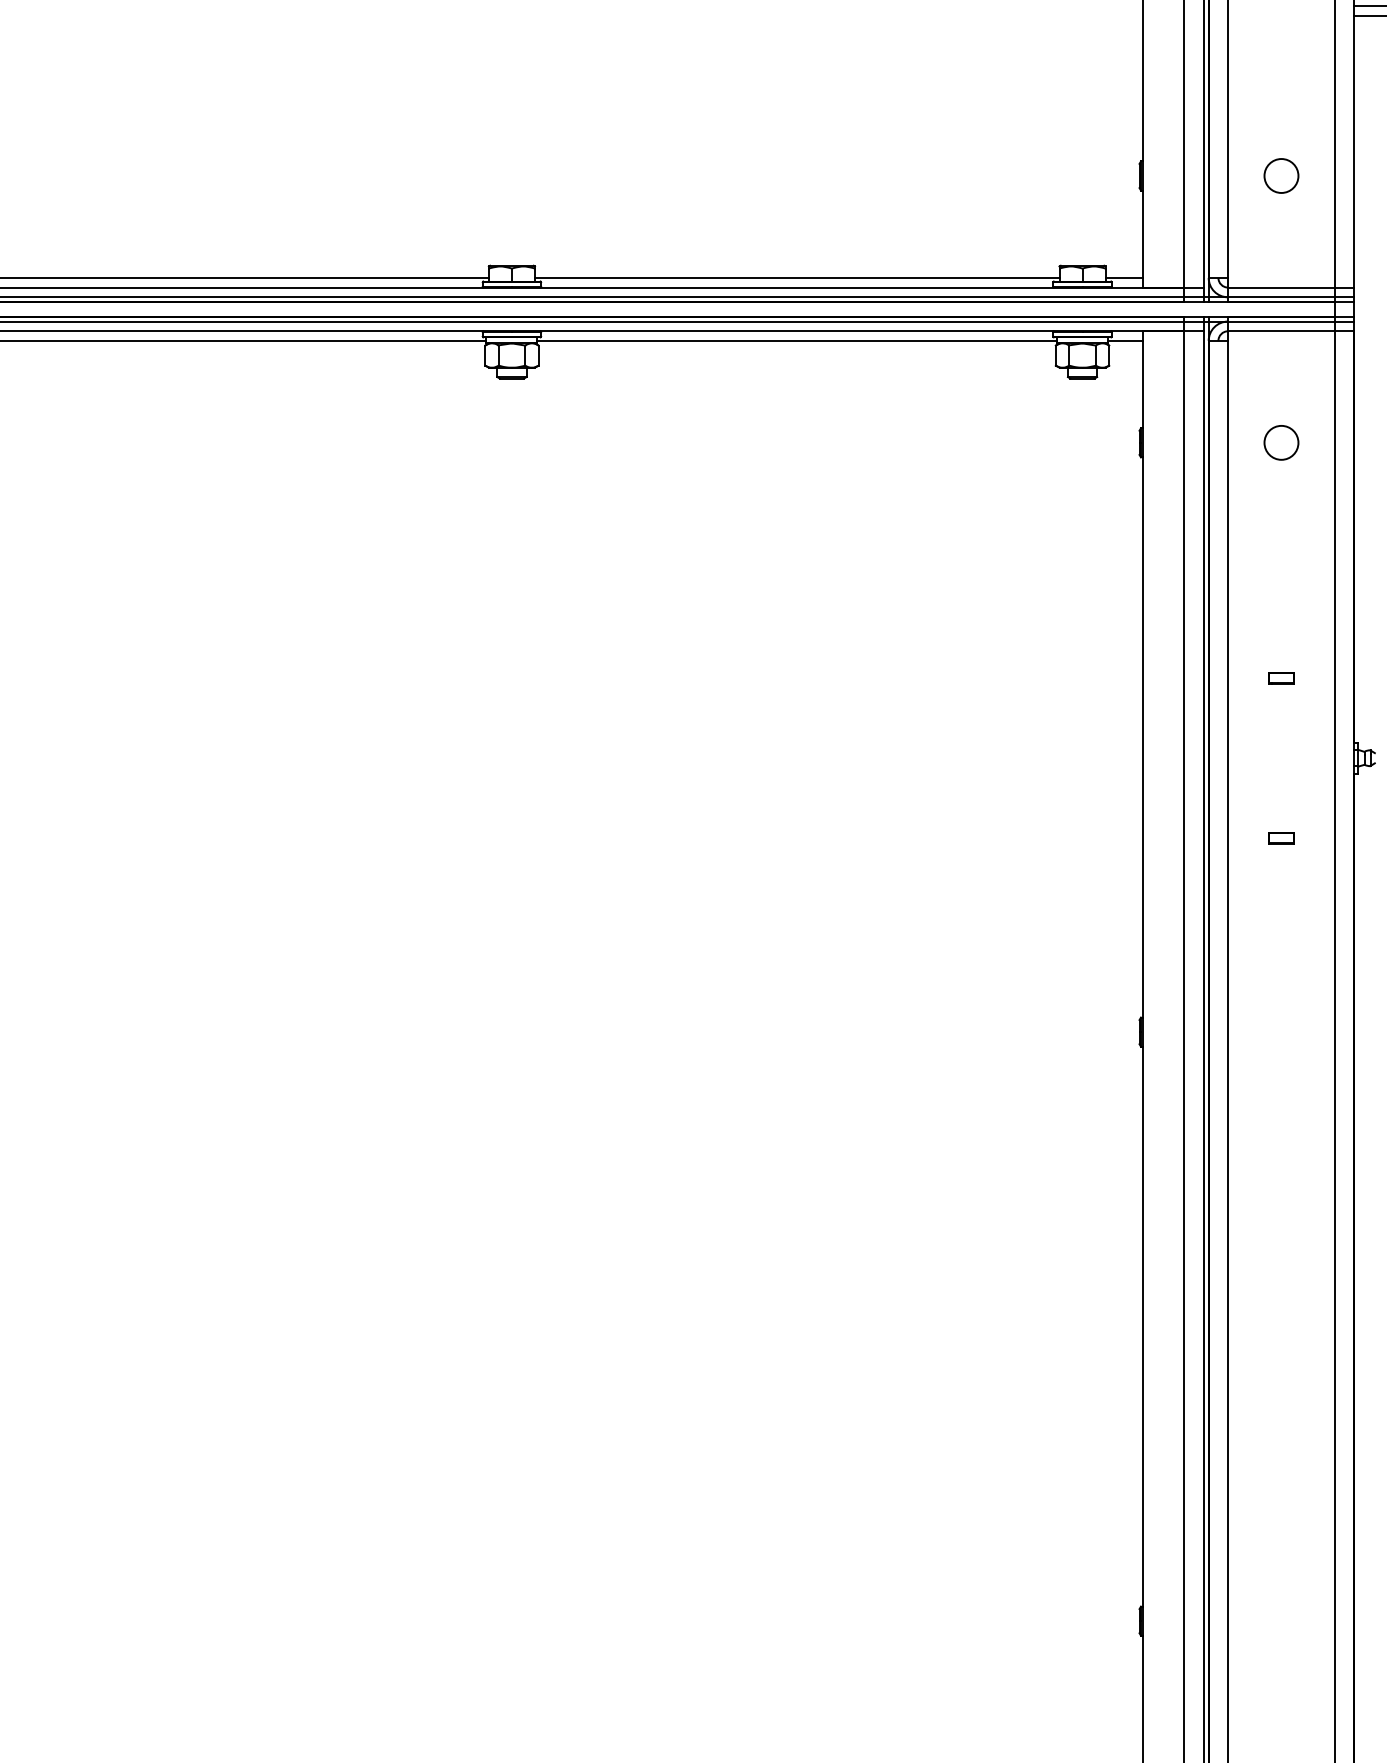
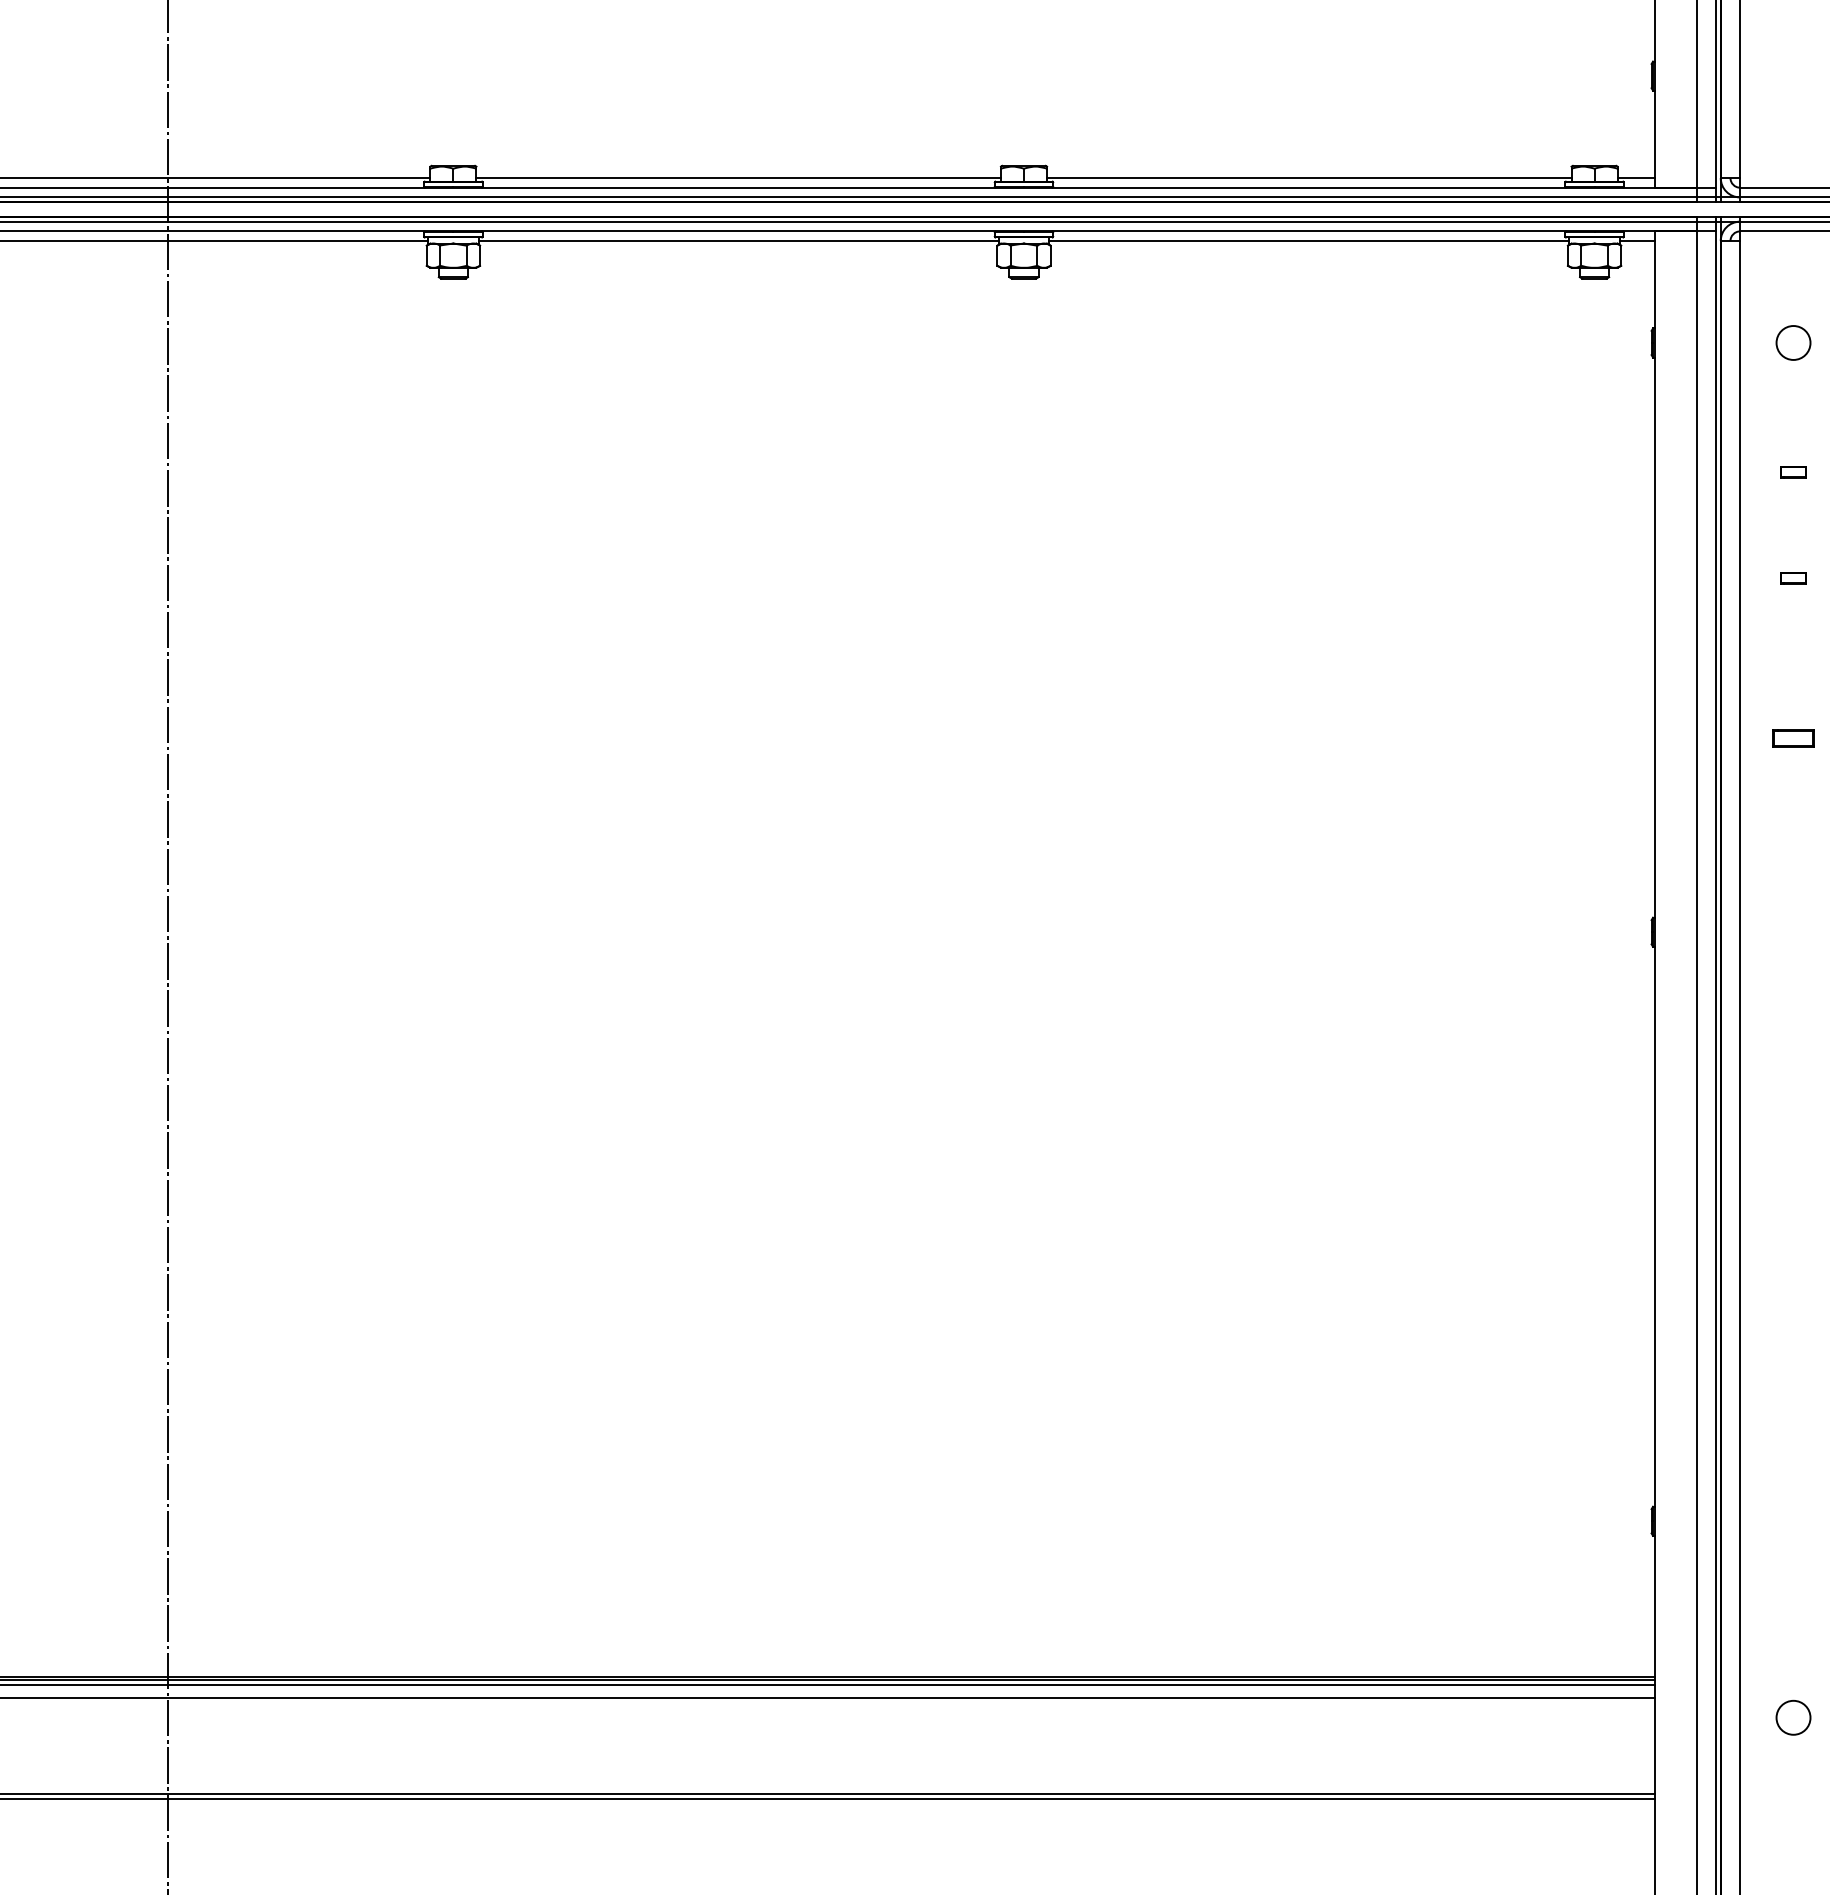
circle: (1281, 175) -> (1793, 75), removed
part: (1281, 572) -> (1793, 472), added
part: (1281, 838) -> (1793, 738), size x1.6

